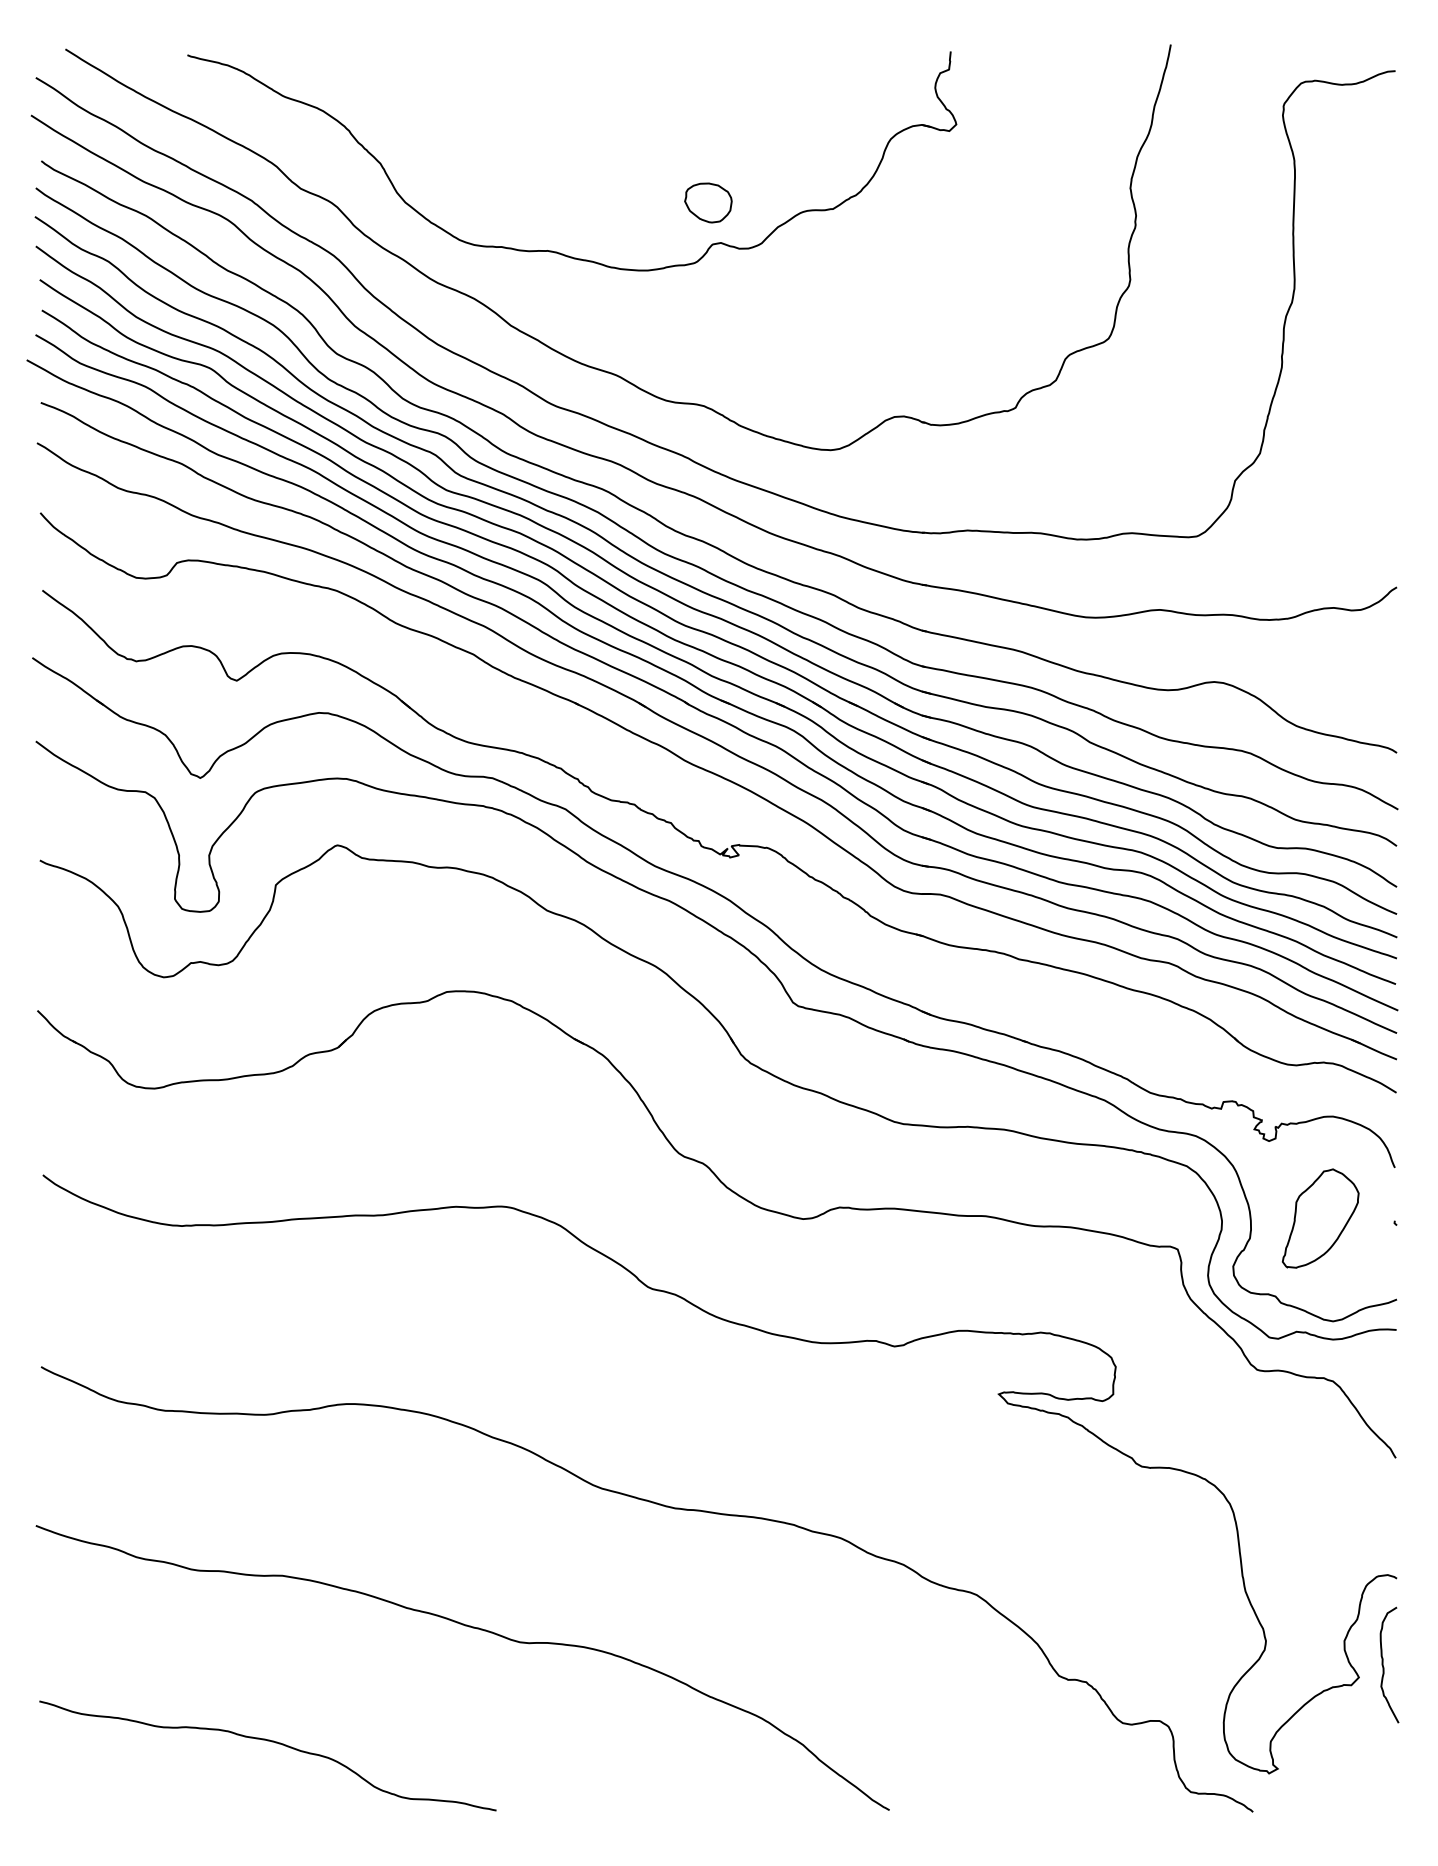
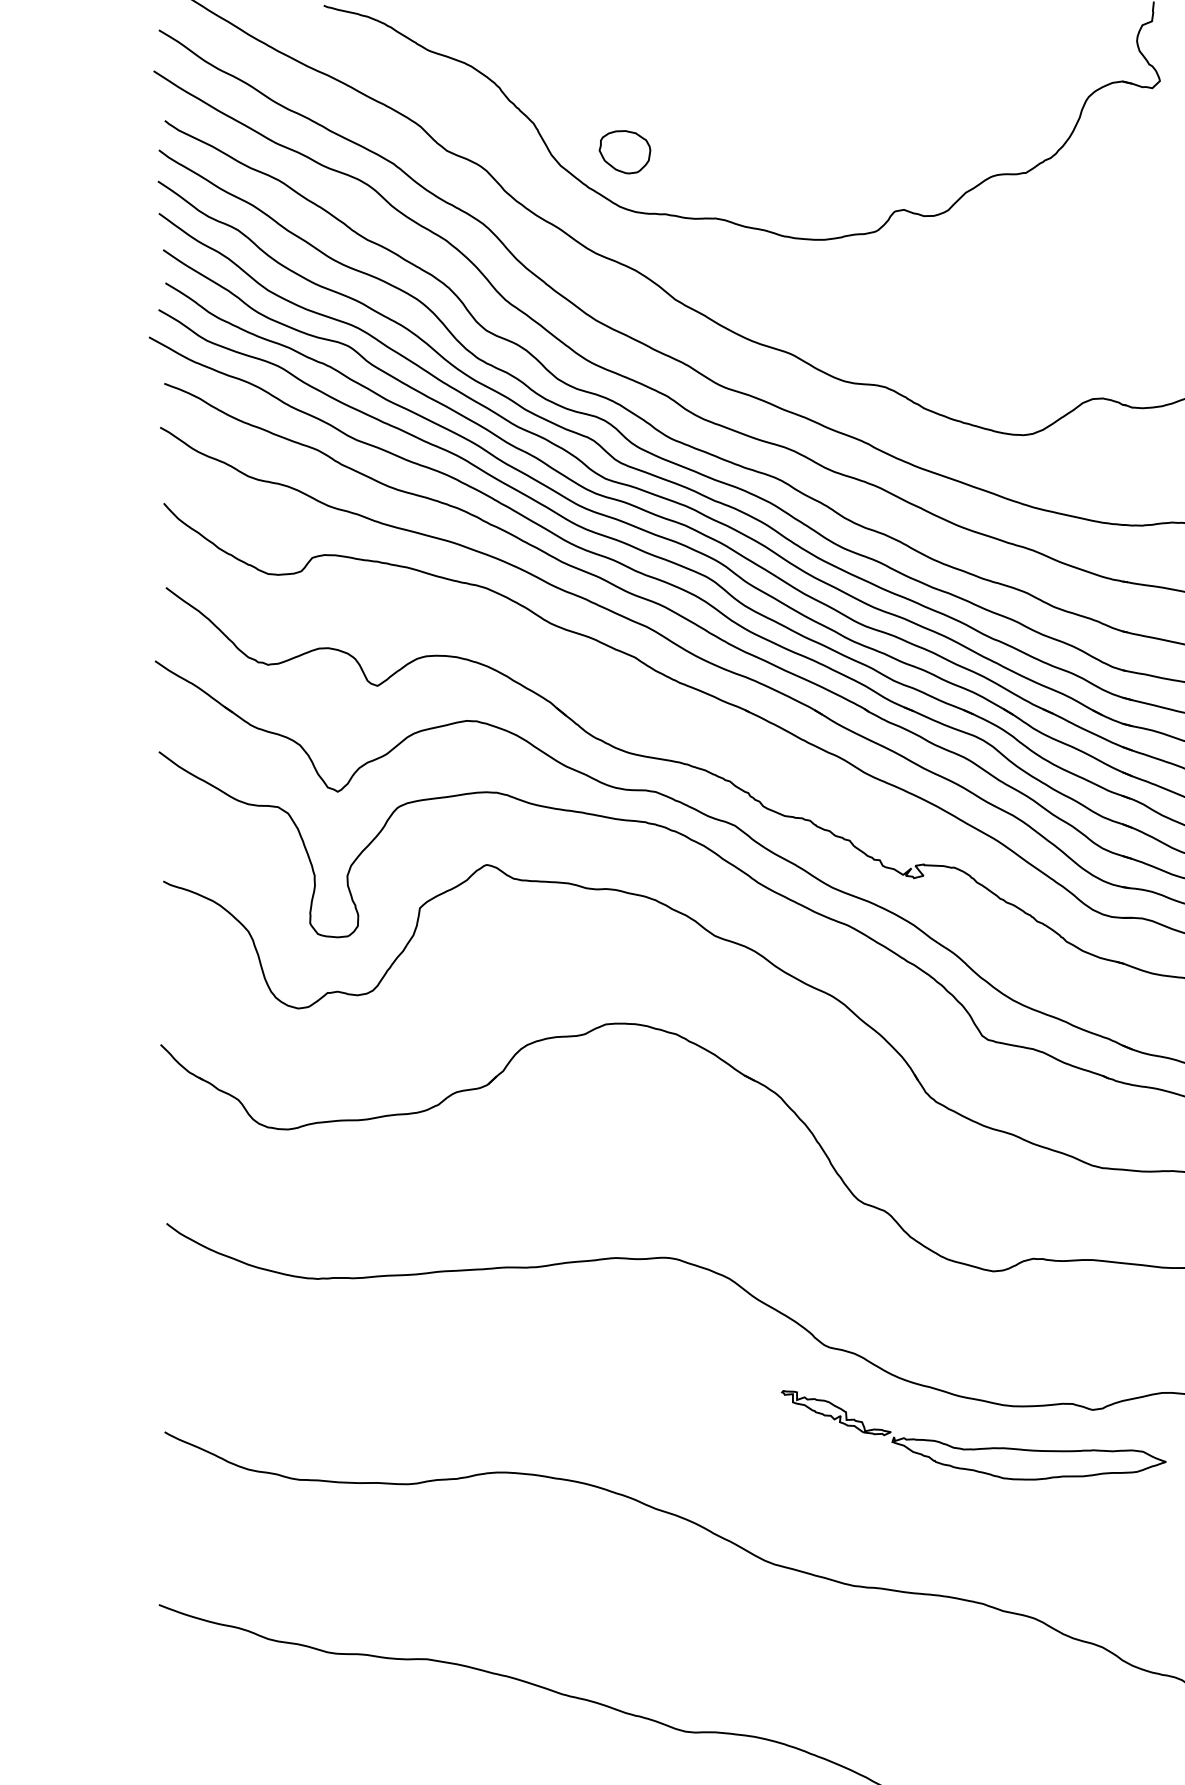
part: (708, 202) -> (625, 151), moved
part: (783, 1381) -> (971, 1448), added

